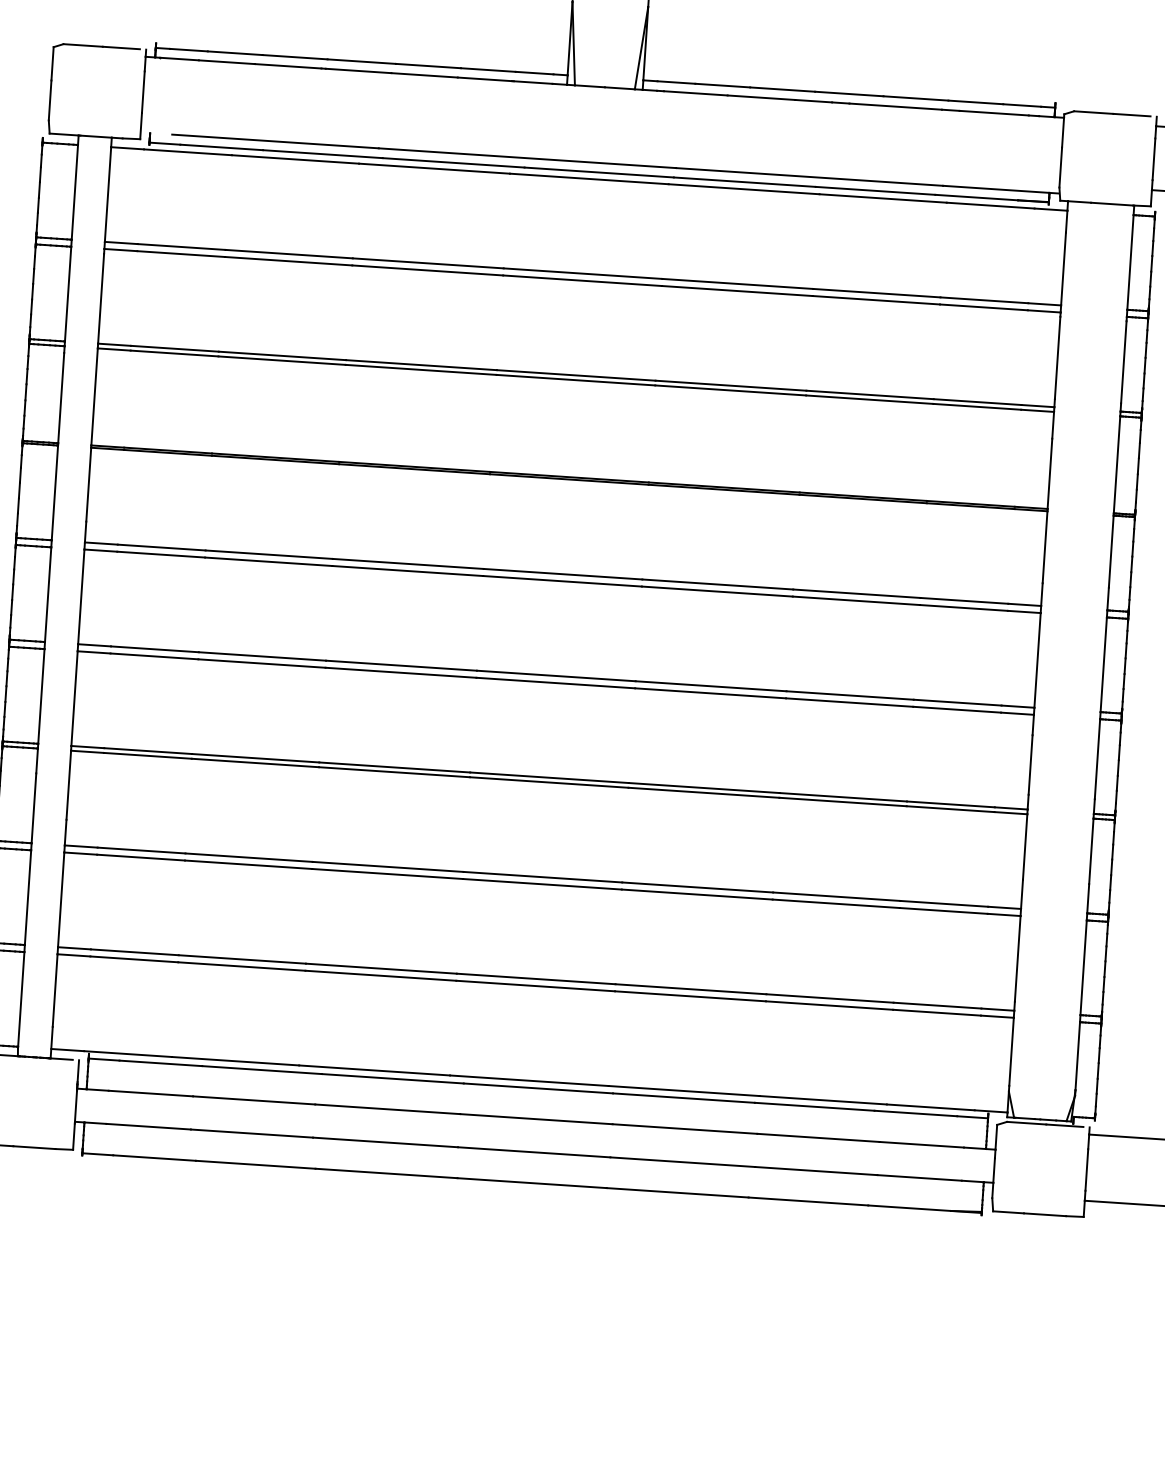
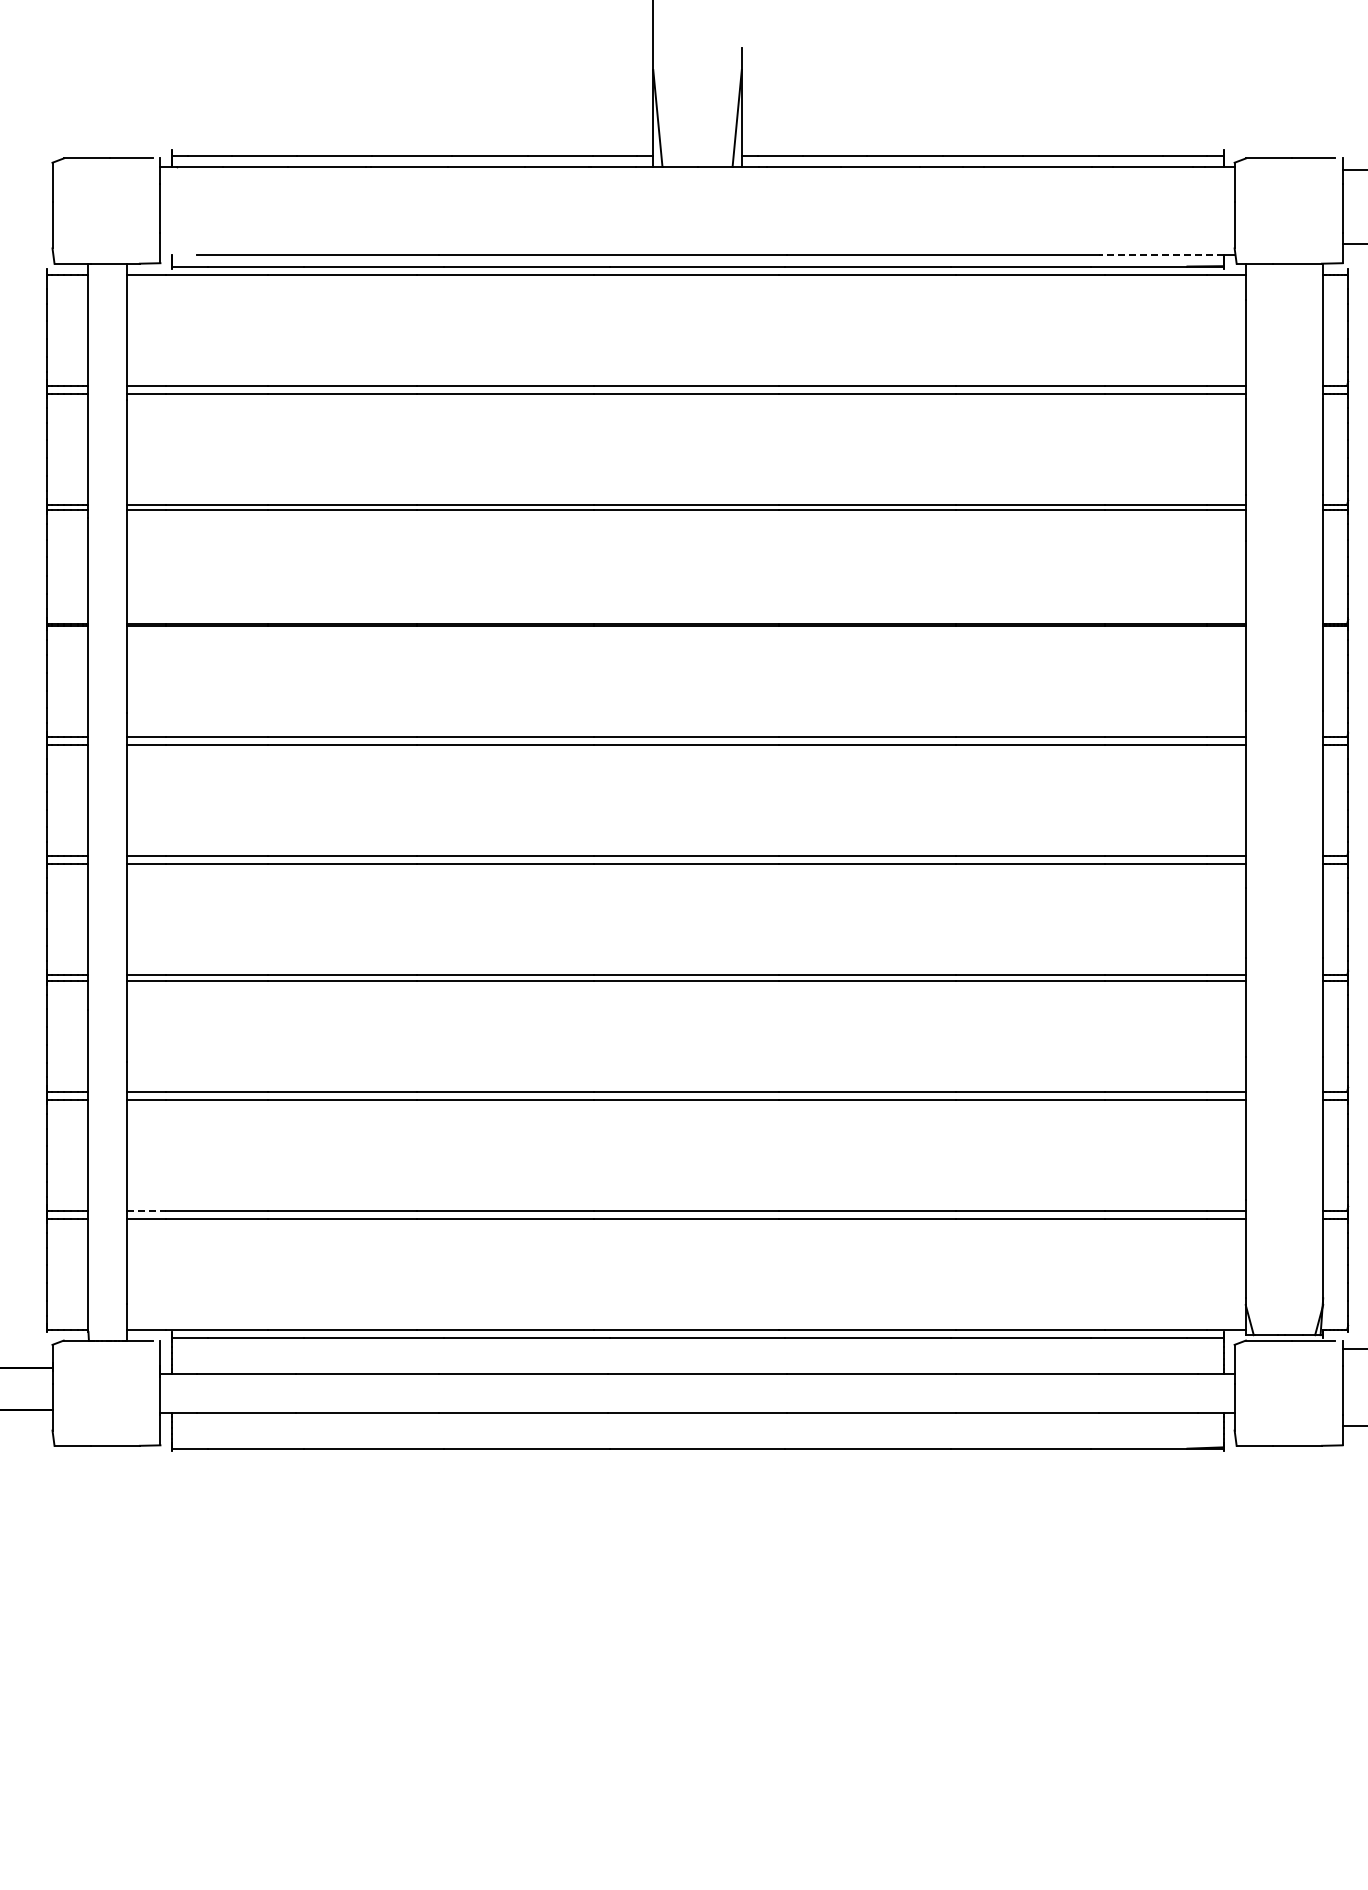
line: (995, 189) -> (1160, 255), solid -> dashed
line: (74, 948) -> (146, 1210), solid -> dashed

